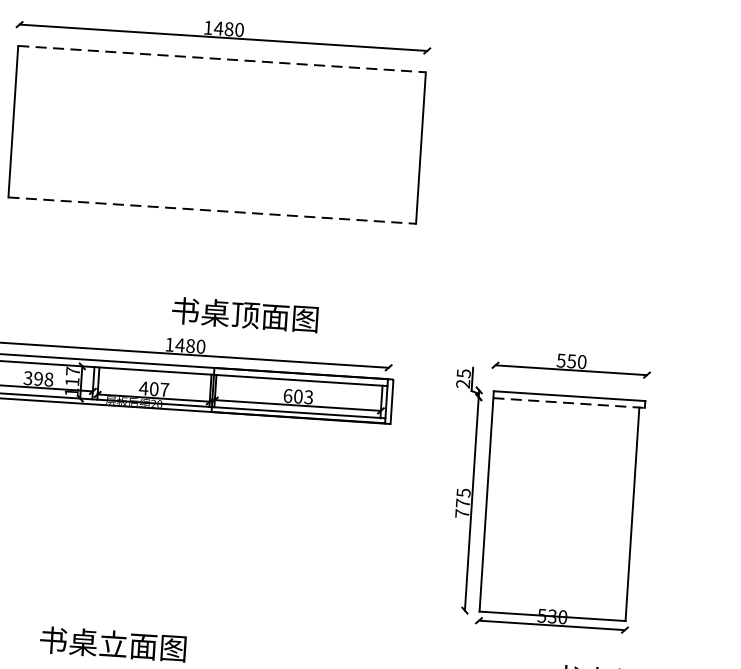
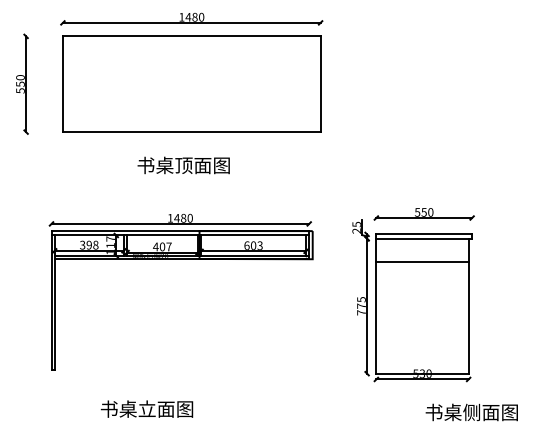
line: (221, 59) -> (191, 36), dashed -> solid
line: (211, 211) -> (191, 132), dashed -> solid
text: (244, 314) -> (183, 165), moved
line: (569, 402) -> (424, 238), dashed -> solid
line: (563, 440) -> (422, 262), added

